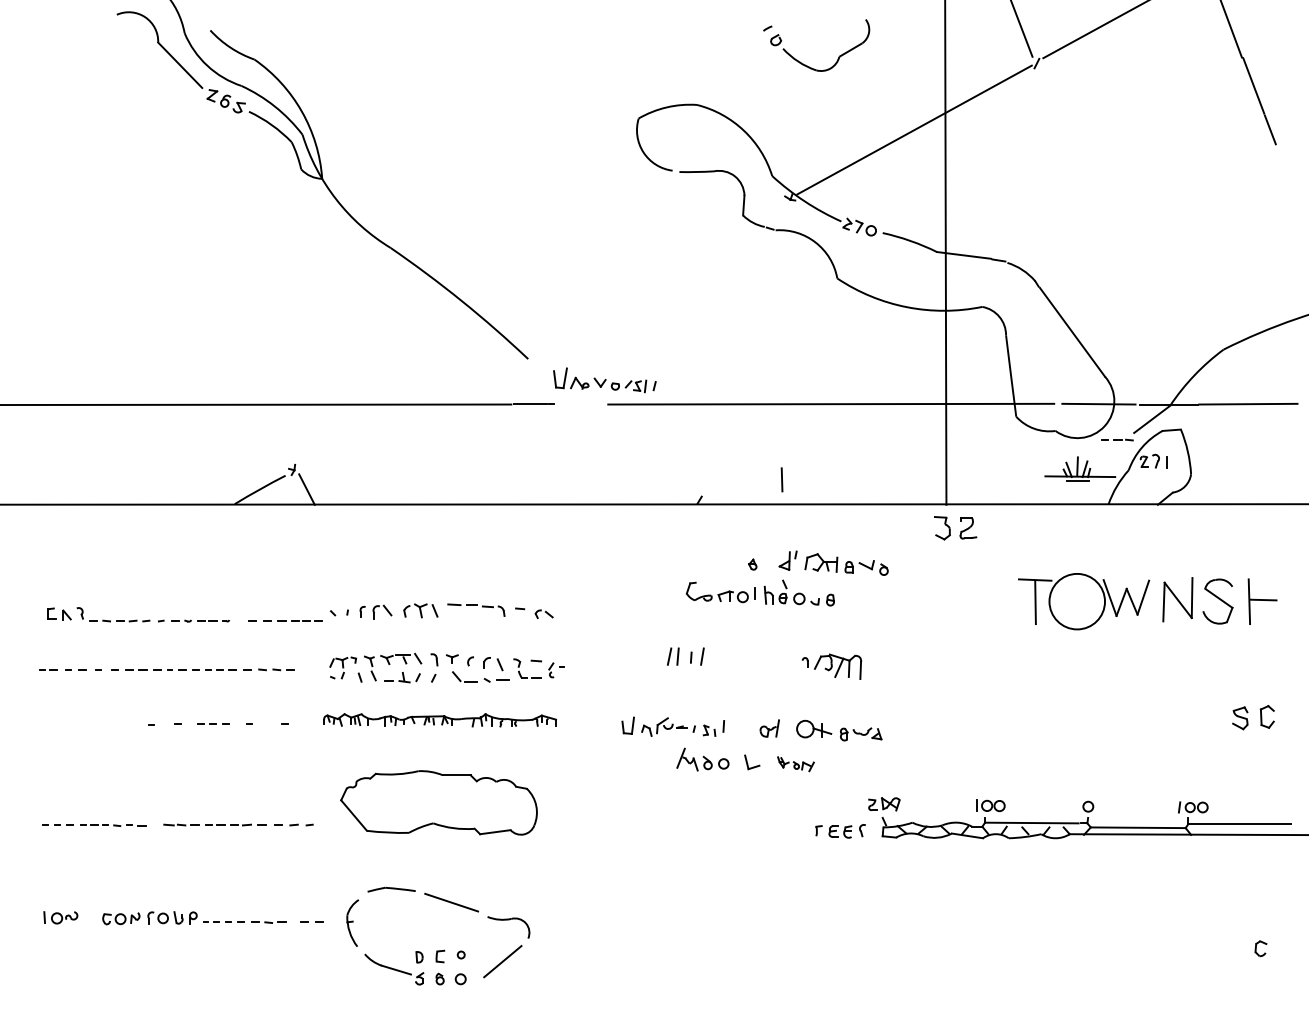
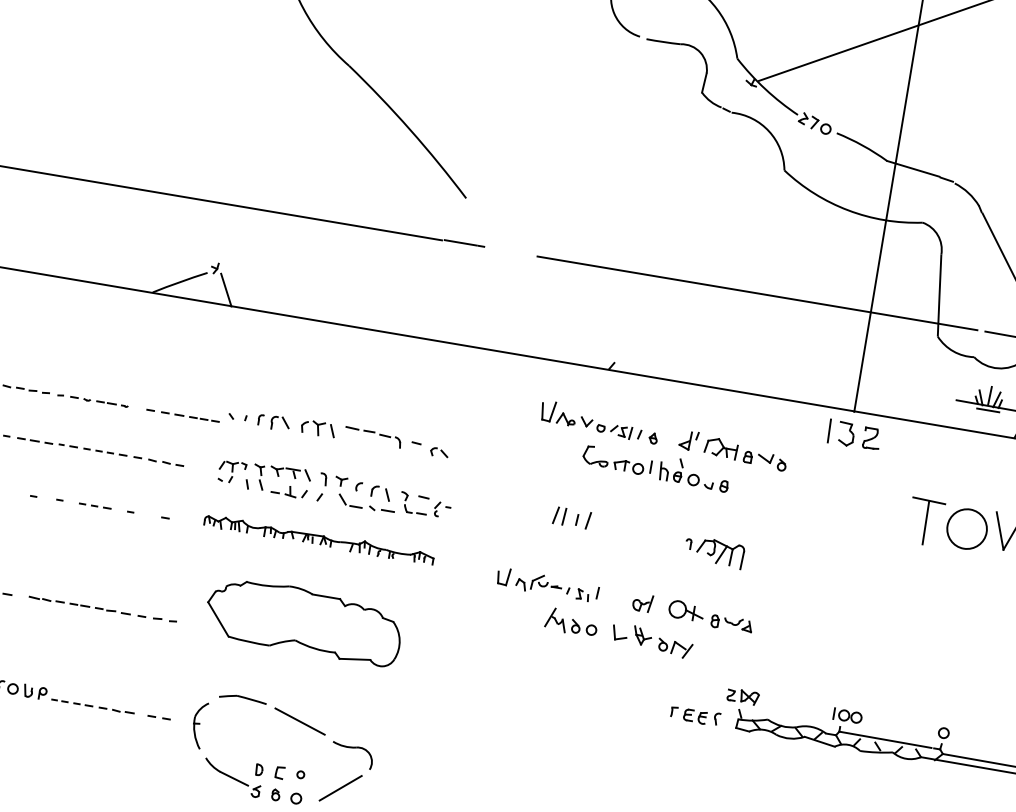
part: (604, 380) -> (591, 420), moved
line: (781, 479) -> (828, 430), moved
circle: (1077, 601) -> (967, 529), size x0.71
part: (795, 763) -> (662, 641), size x1.67

